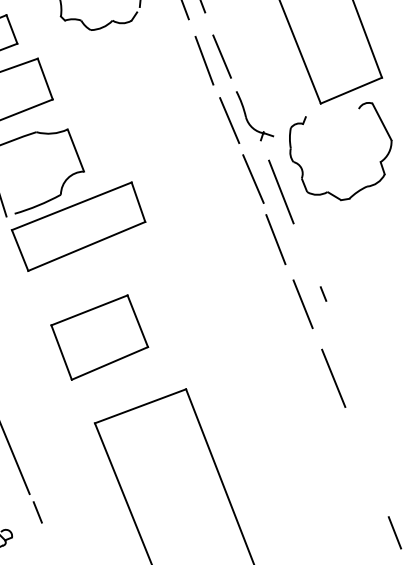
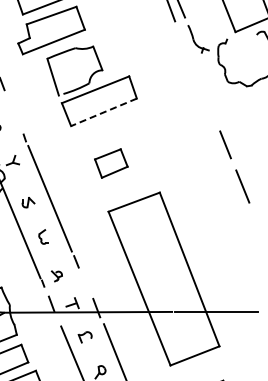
line: (228, 120) -> (183, 41), removed
line: (253, 179) -> (197, 74), removed
line: (281, 191) -> (213, 81), removed
line: (274, 239) -> (209, 108), removed
line: (85, 246) -> (103, 112), solid -> dashed
line: (322, 292) -> (236, 138), removed
part: (100, 337) -> (111, 163), size x0.6

